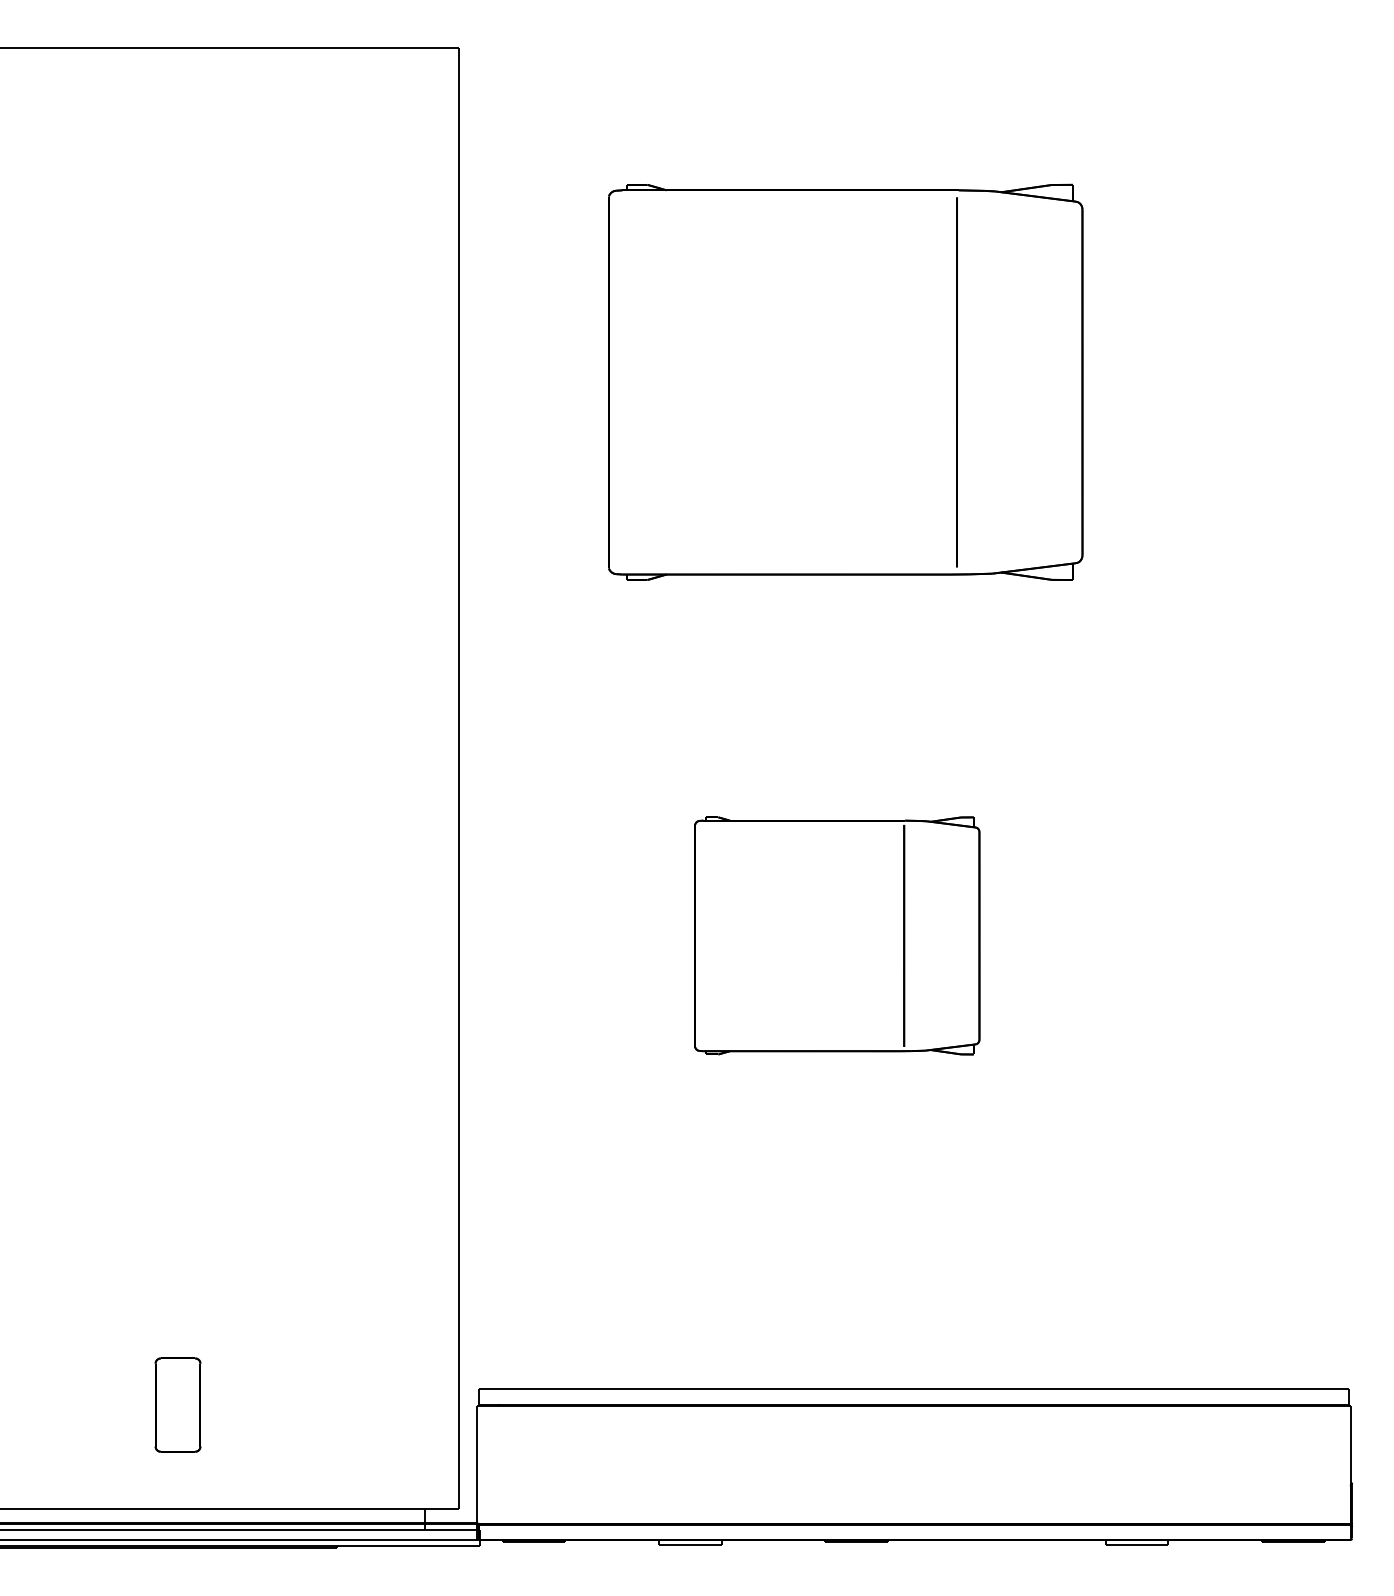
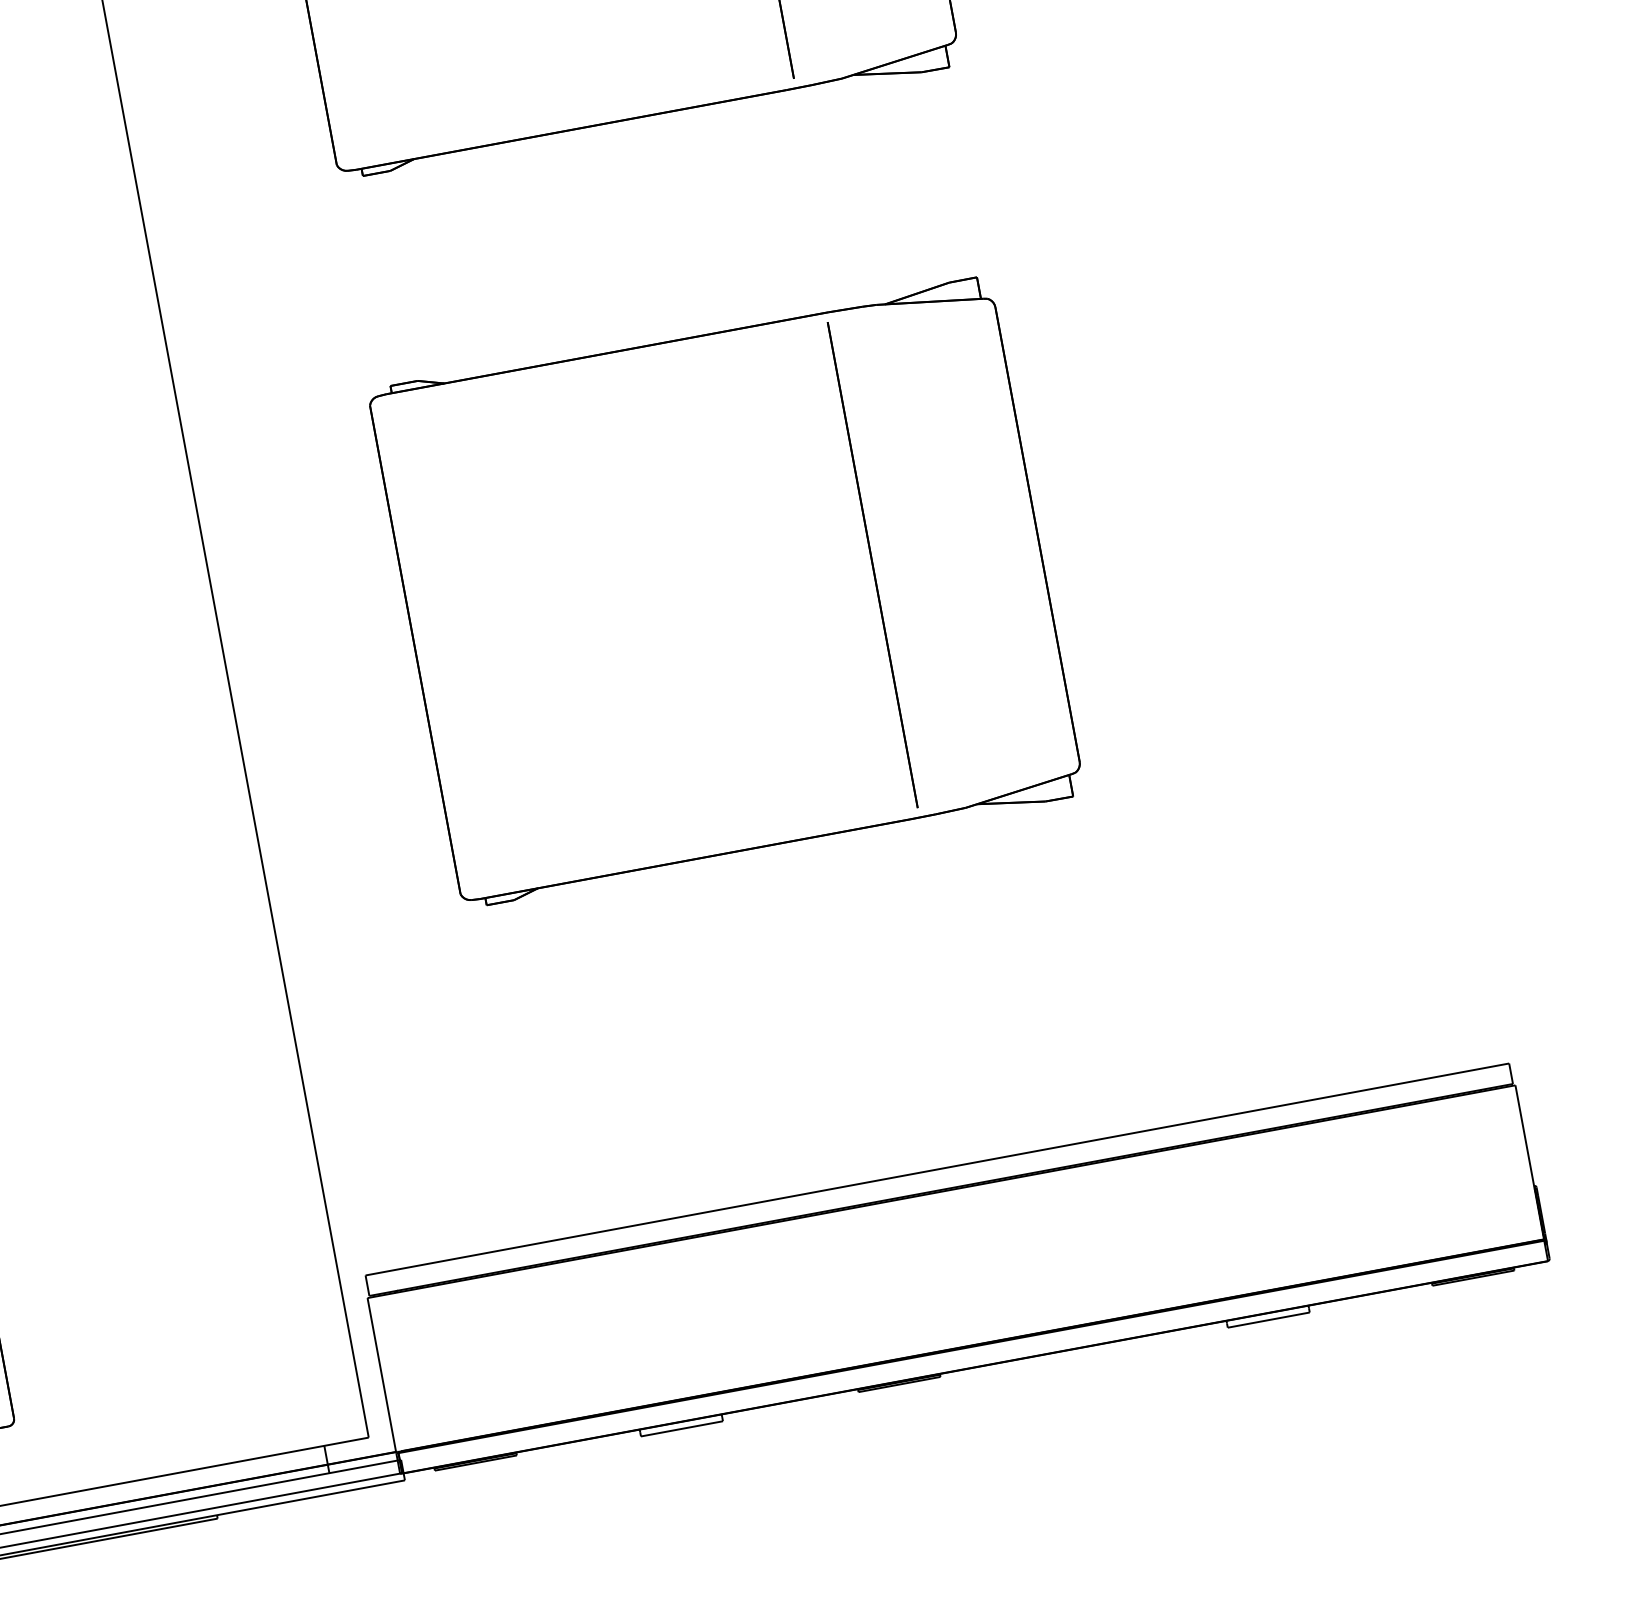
part: (837, 935) -> (726, 591), size x1.67

